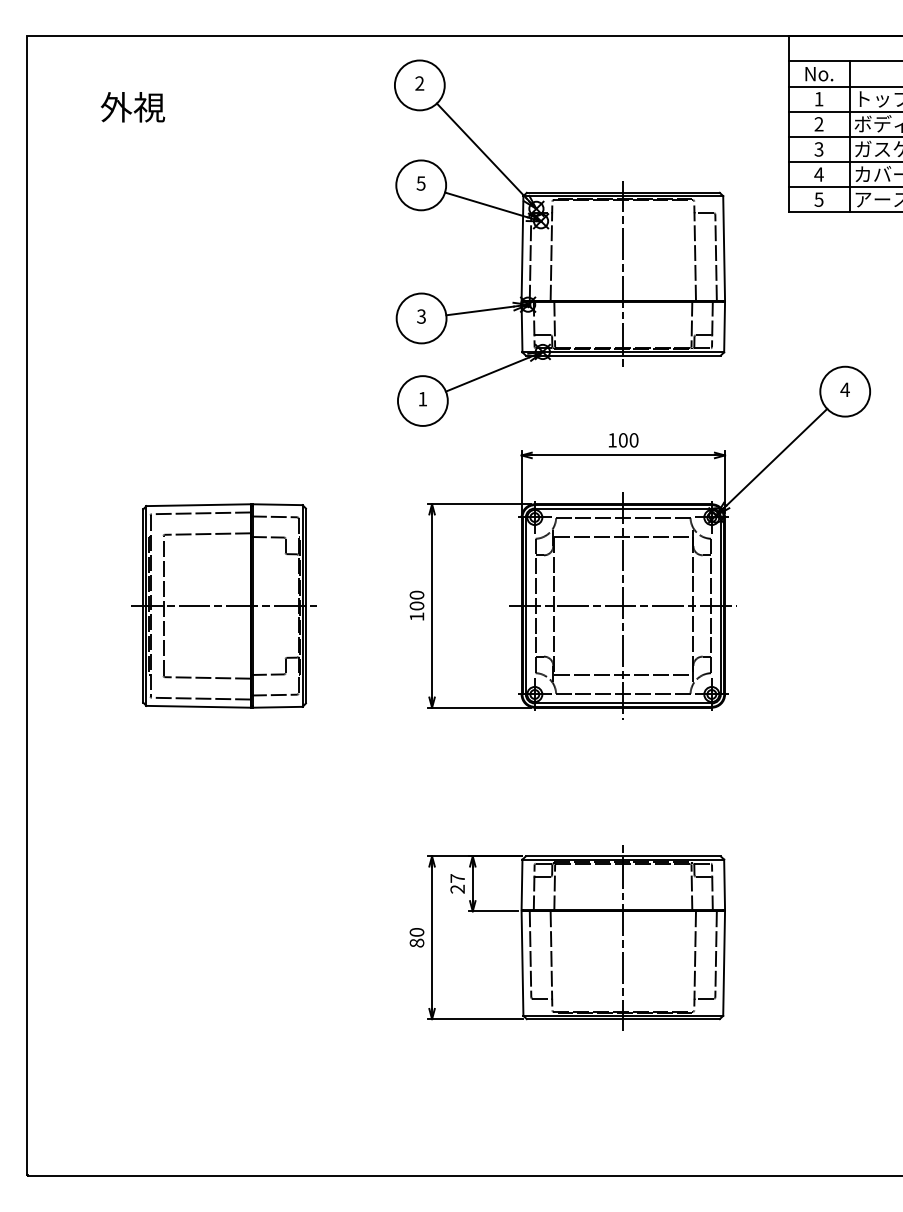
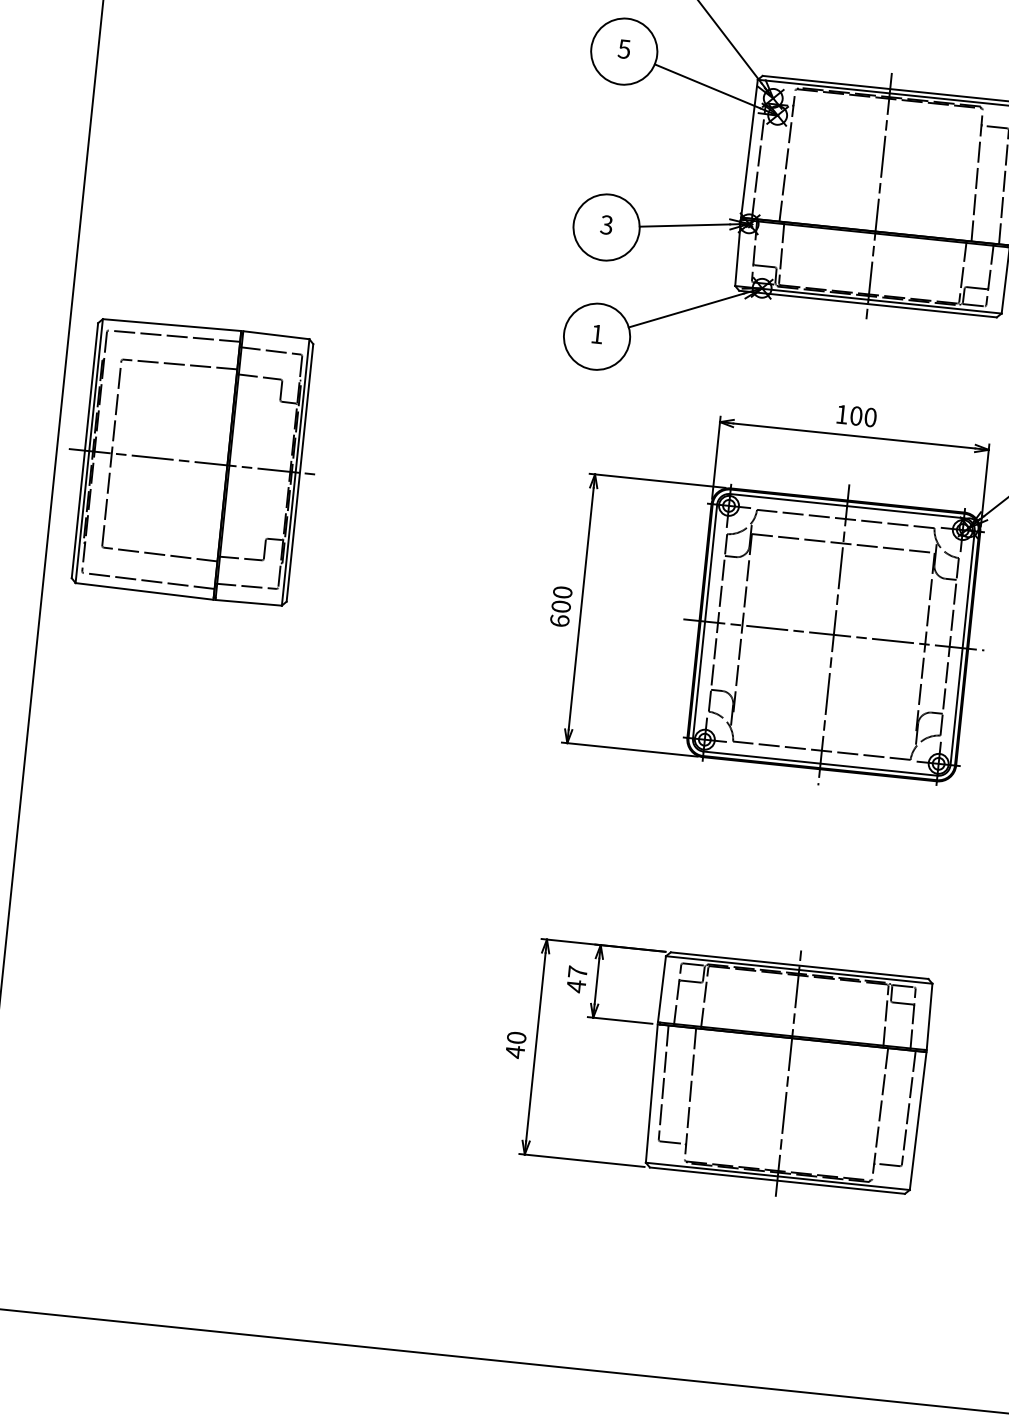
part: (223, 605) -> (191, 460), moved
text: (416, 616) -> (559, 620), 100 -> 600
line: (623, 675) -> (824, 726), removed
text: (457, 889) -> (576, 986), 27 -> 47
text: (416, 943) -> (514, 1052), 80 -> 40

